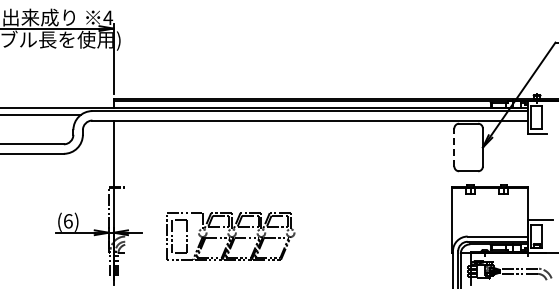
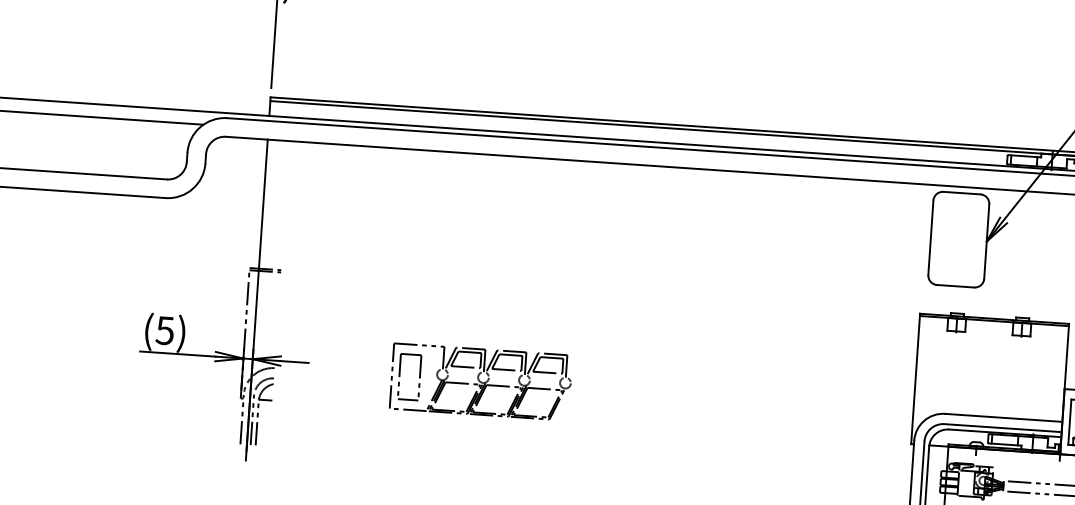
line: (454, 147) -> (931, 237), dashed -> solid
text: (67, 221) -> (163, 331), (6) -> (5)
part: (230, 236) -> (480, 382), size x0.71

